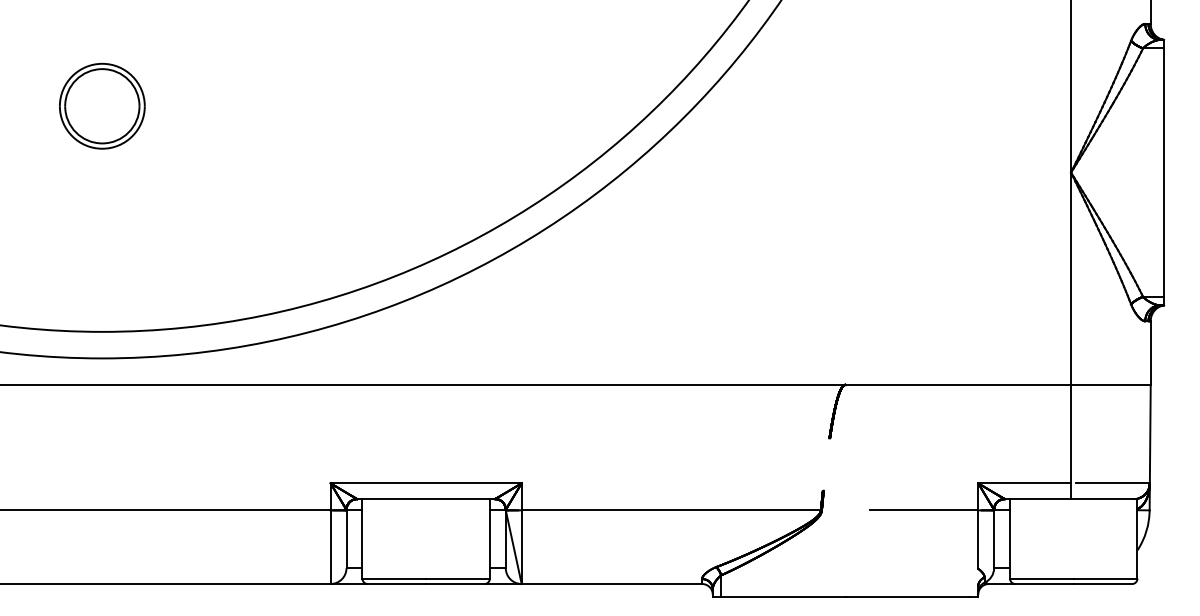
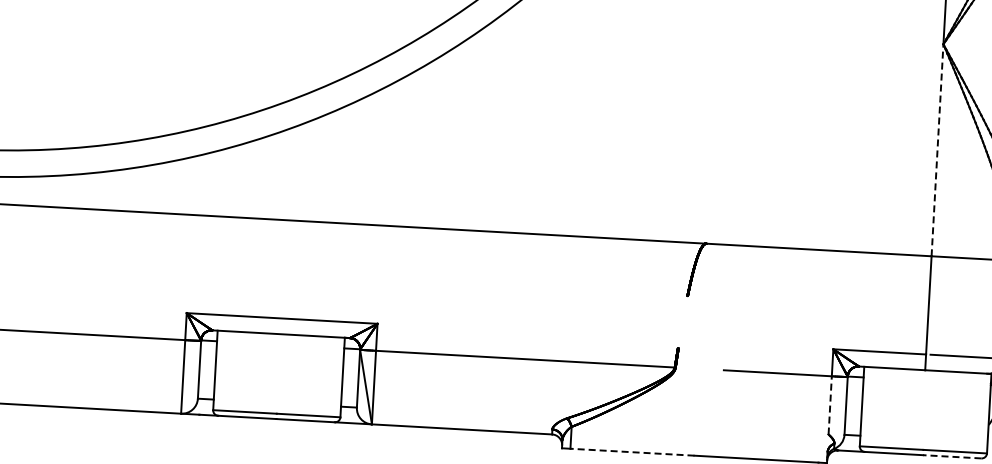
line: (1071, 278) -> (937, 150), solid -> dashed
line: (978, 539) -> (830, 405), solid -> dashed
line: (1102, 584) -> (951, 457), solid -> dashed
line: (782, 597) -> (631, 452), solid -> dashed

